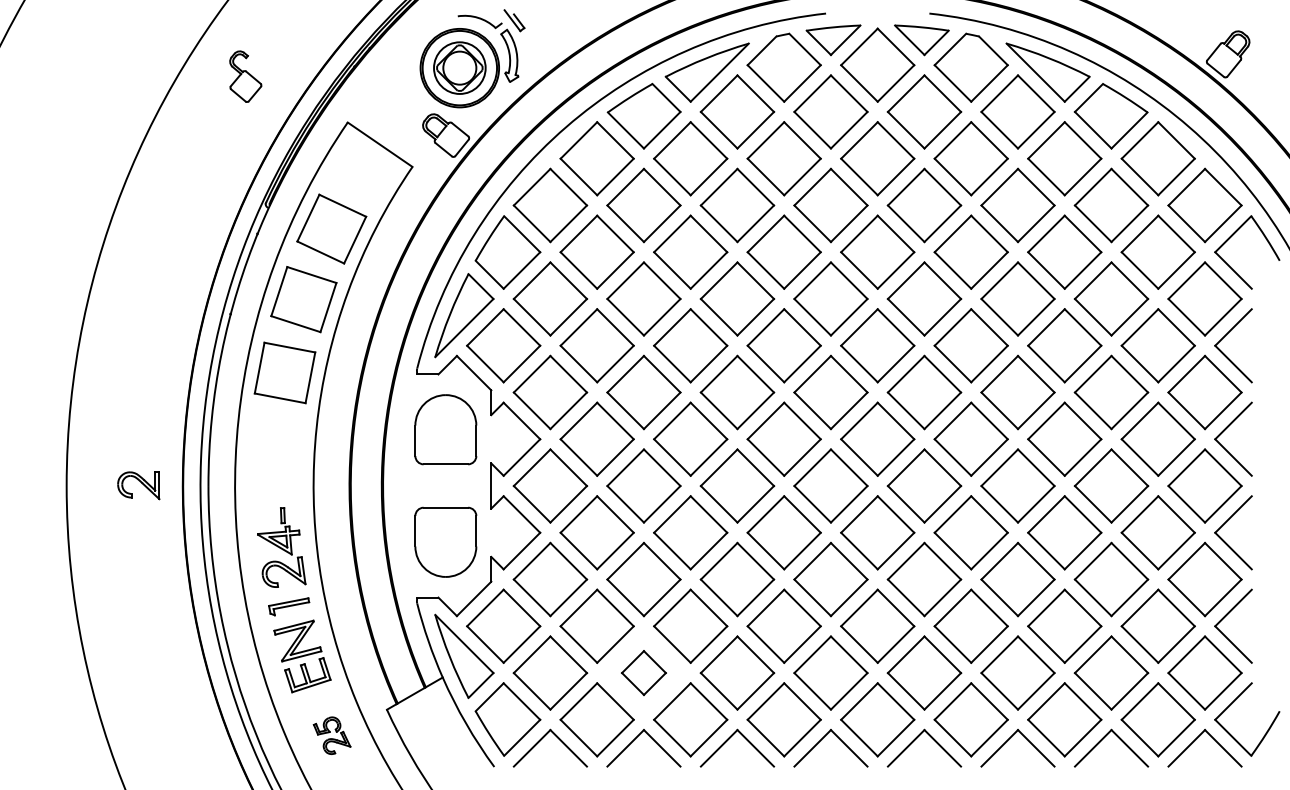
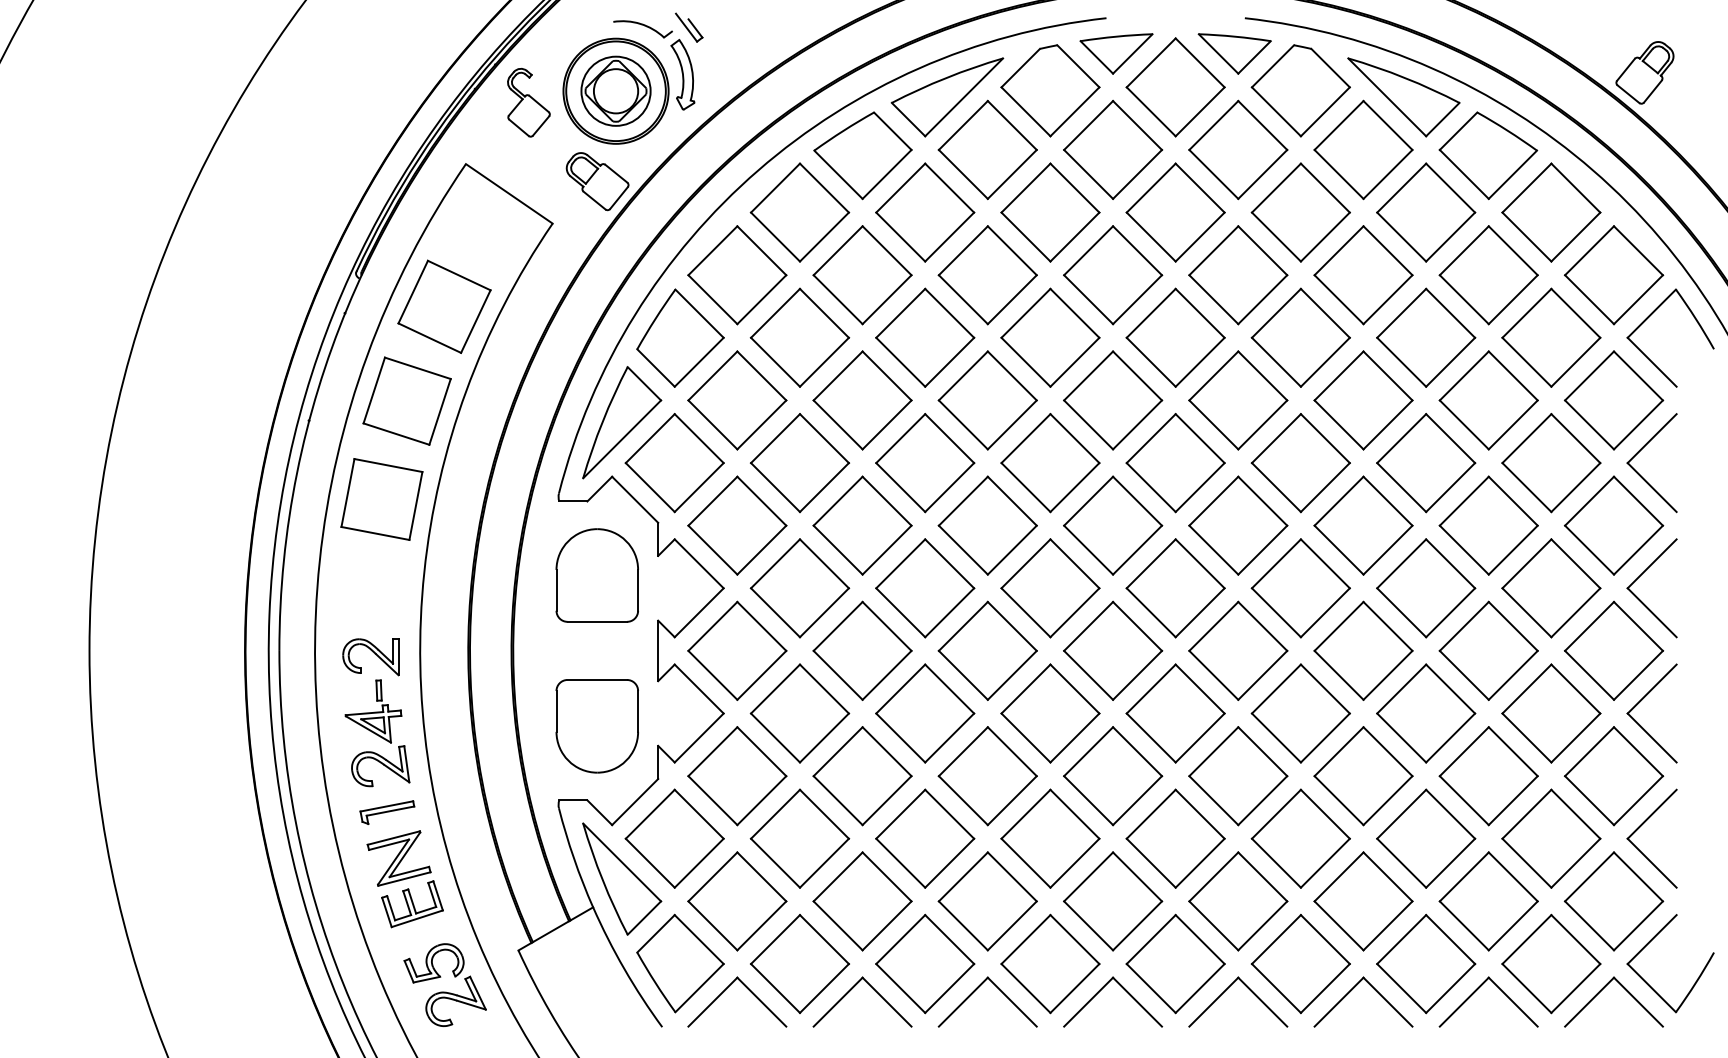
part: (245, 76) -> (528, 102), moved
part: (138, 485) -> (370, 656), moved
part: (643, 672) -> (861, 900), size x1.67
part: (331, 735) -> (444, 984), size x1.67

